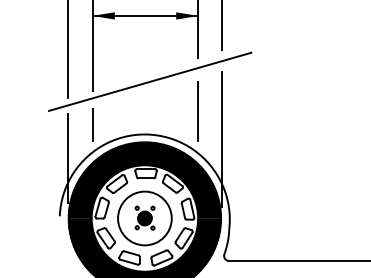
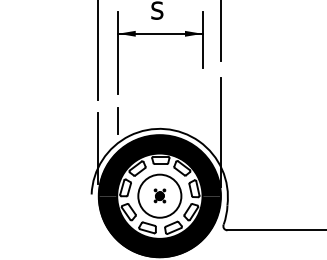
line: (149, 81) -> (163, 86), removed
line: (198, 110) -> (202, 109), removed
part: (144, 217) -> (159, 195), size x0.7

